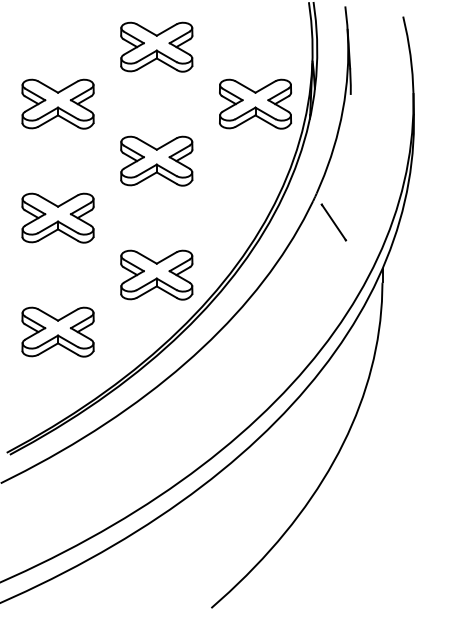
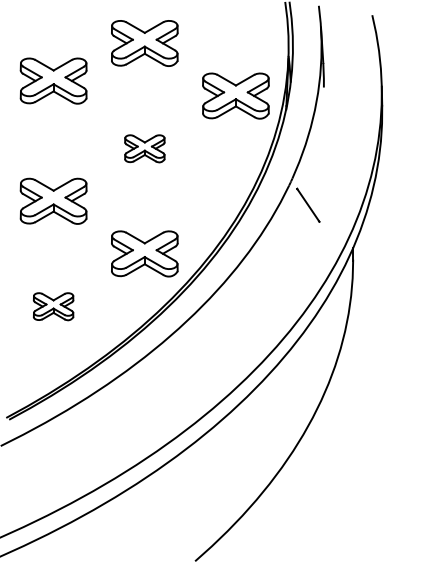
part: (57, 103) -> (53, 80), moved
part: (156, 160) -> (144, 148), size x0.6
part: (57, 332) -> (53, 306), size x0.6

